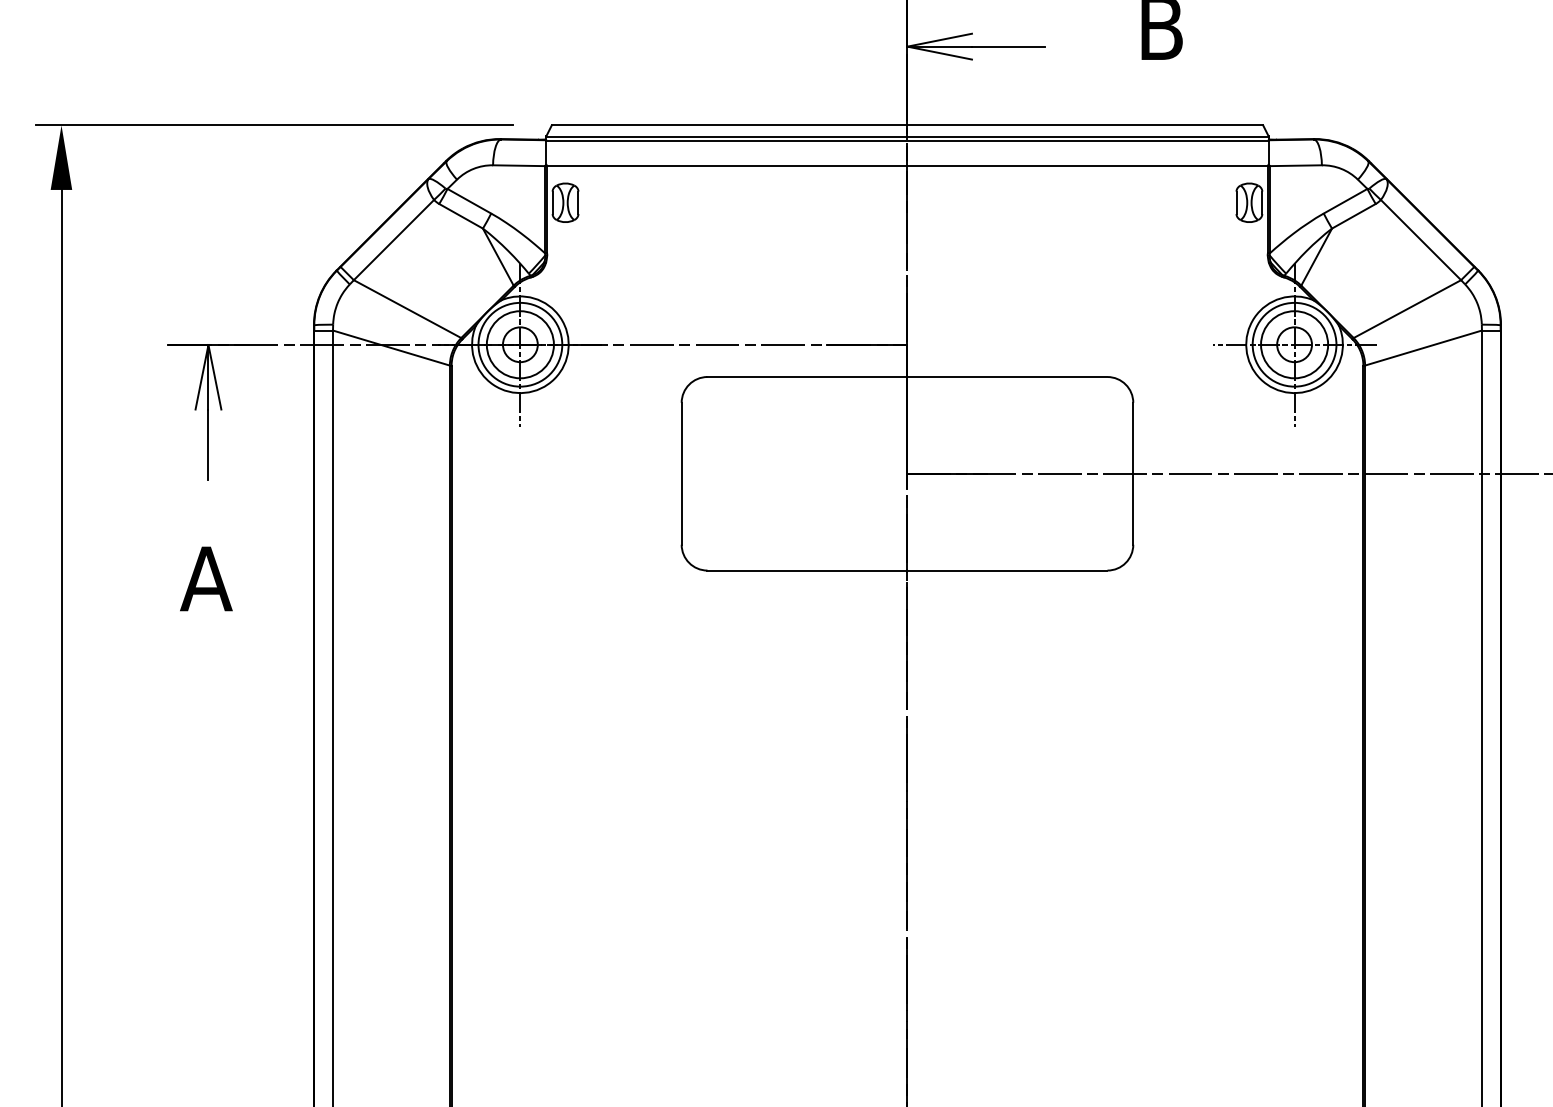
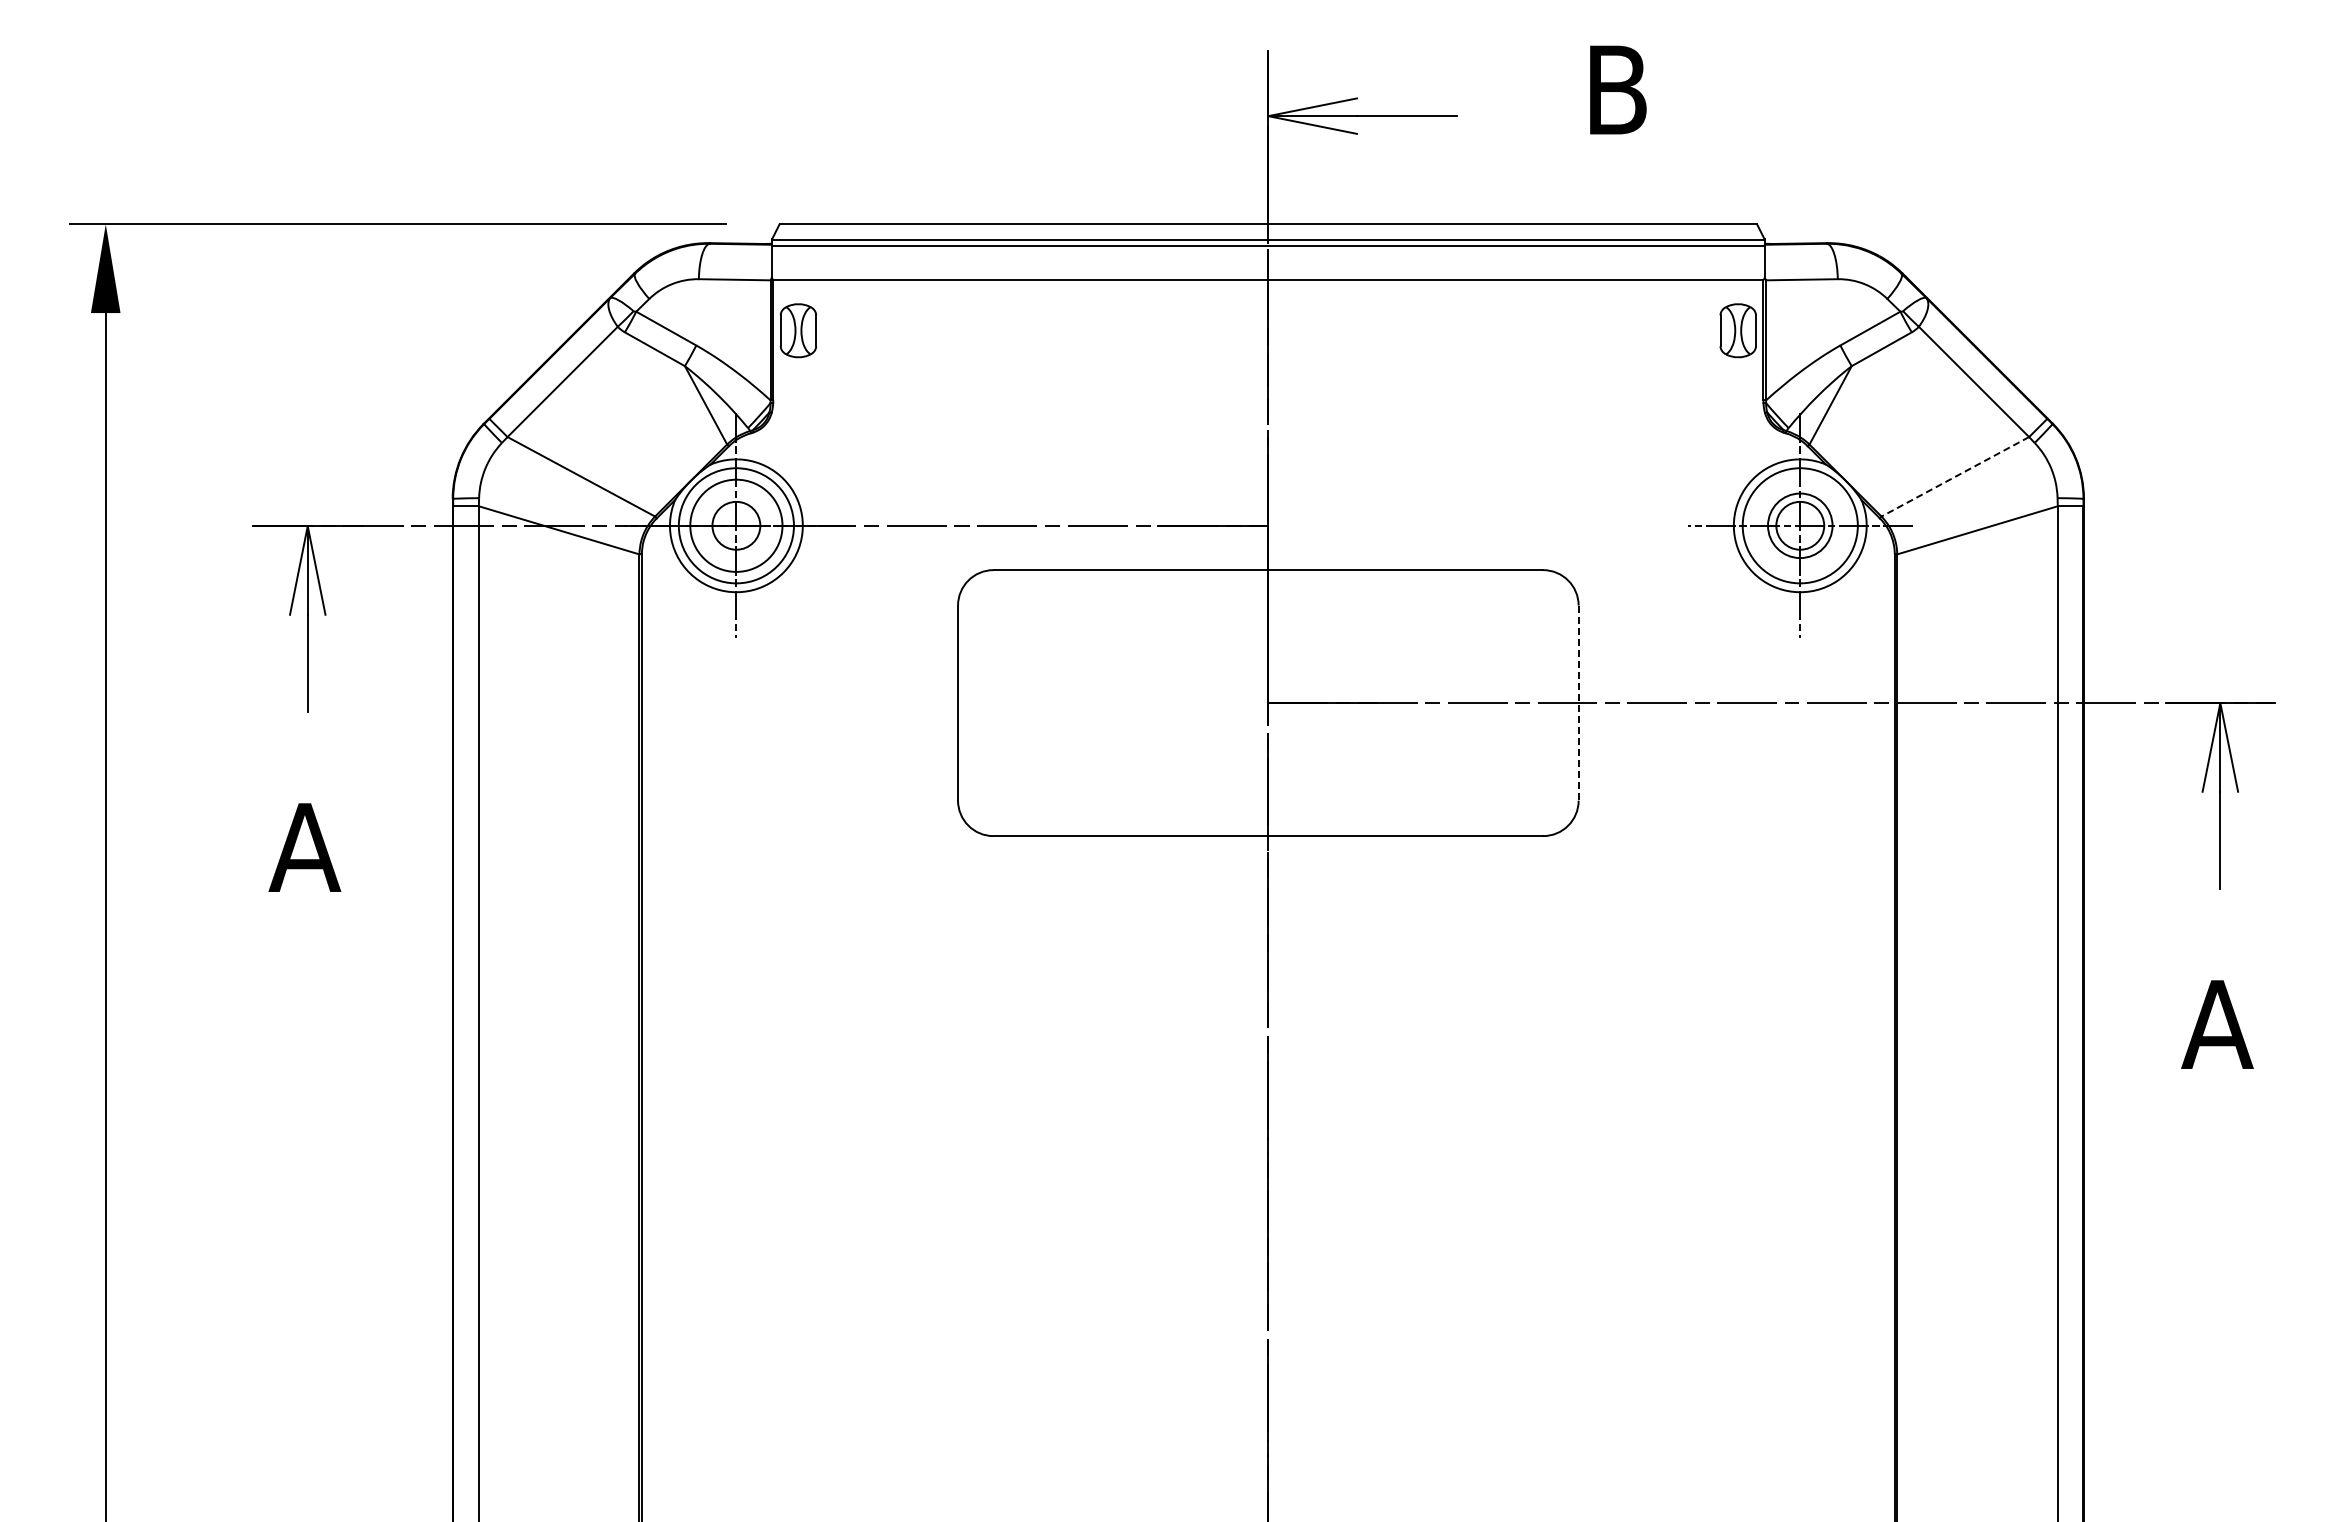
line: (1407, 308) -> (1955, 476), solid -> dashed
circle: (1294, 344) -> (1800, 525), size x0.7
line: (1133, 474) -> (1578, 703), solid -> dashed

